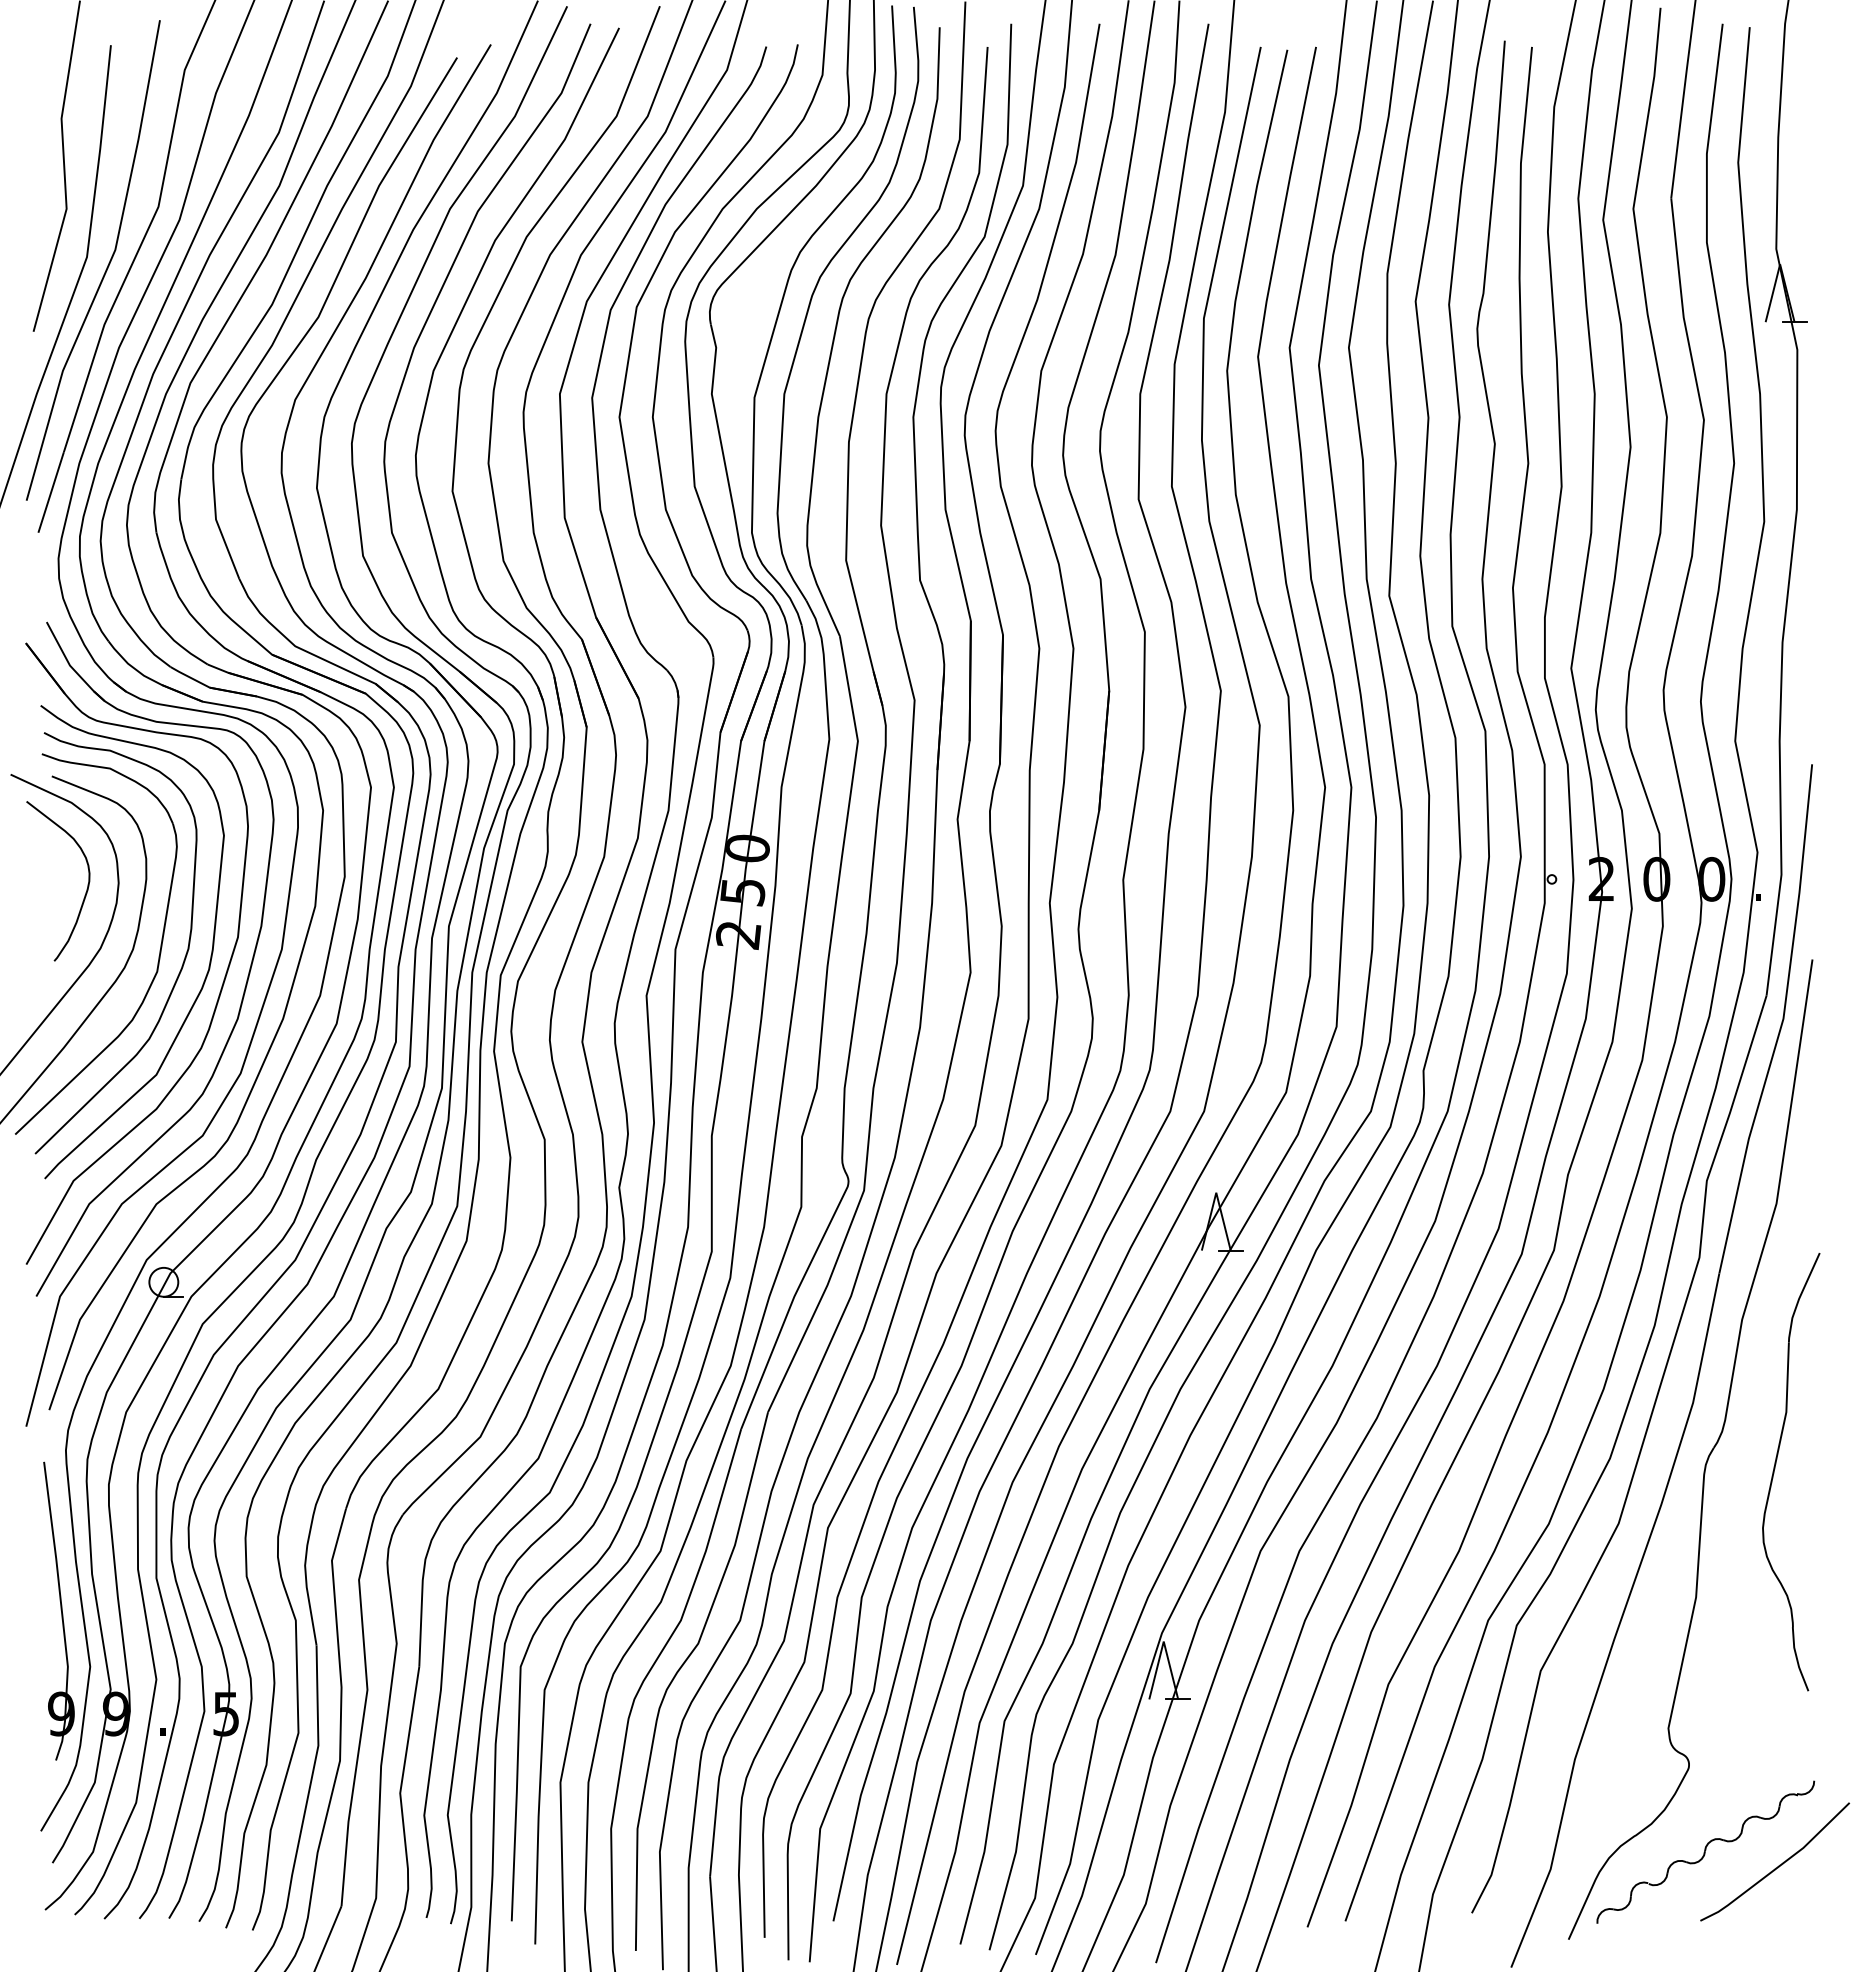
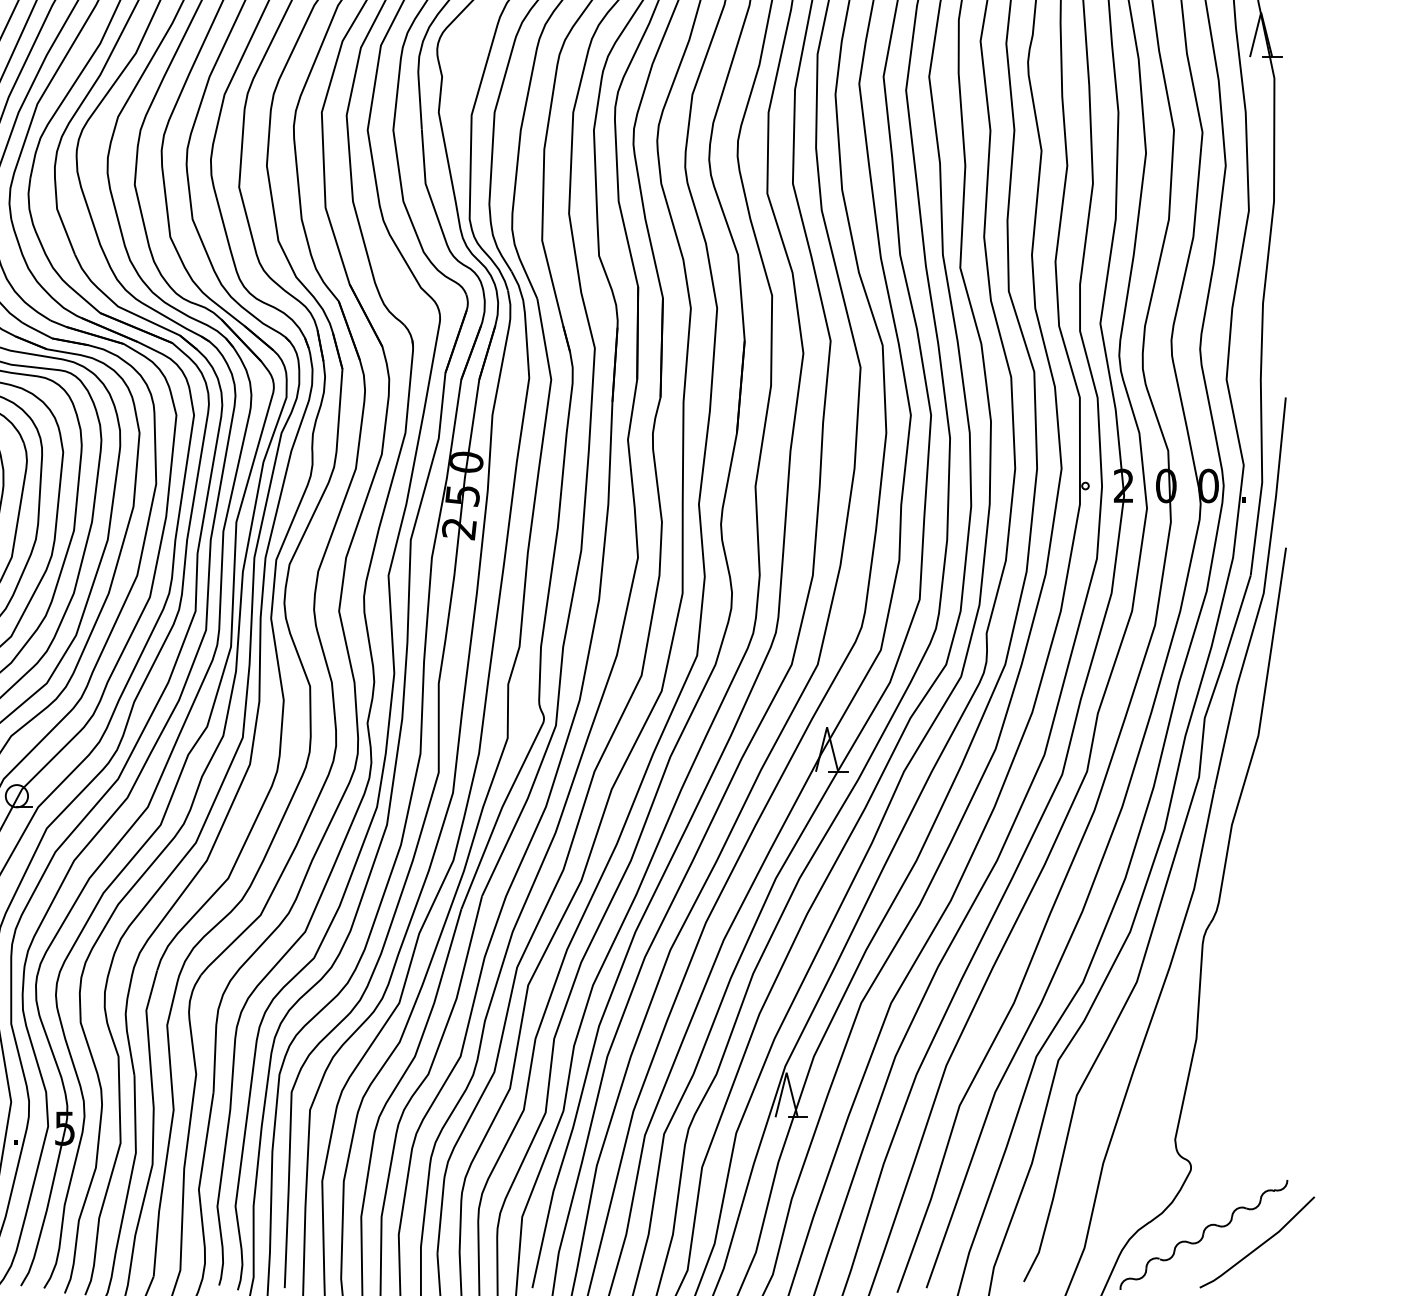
part: (1775, 1469) -> (1257, 940), removed

